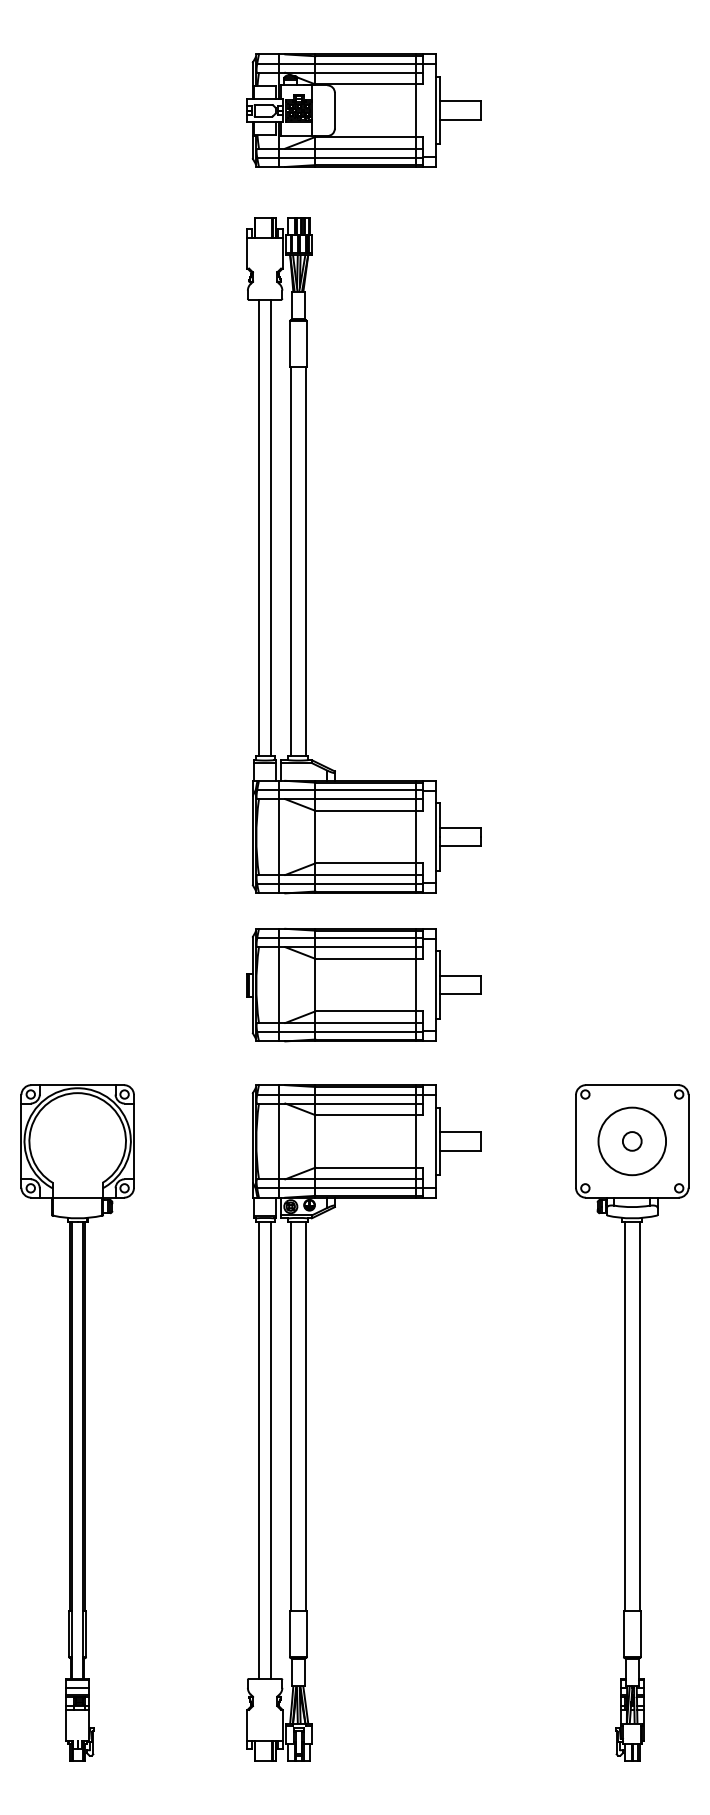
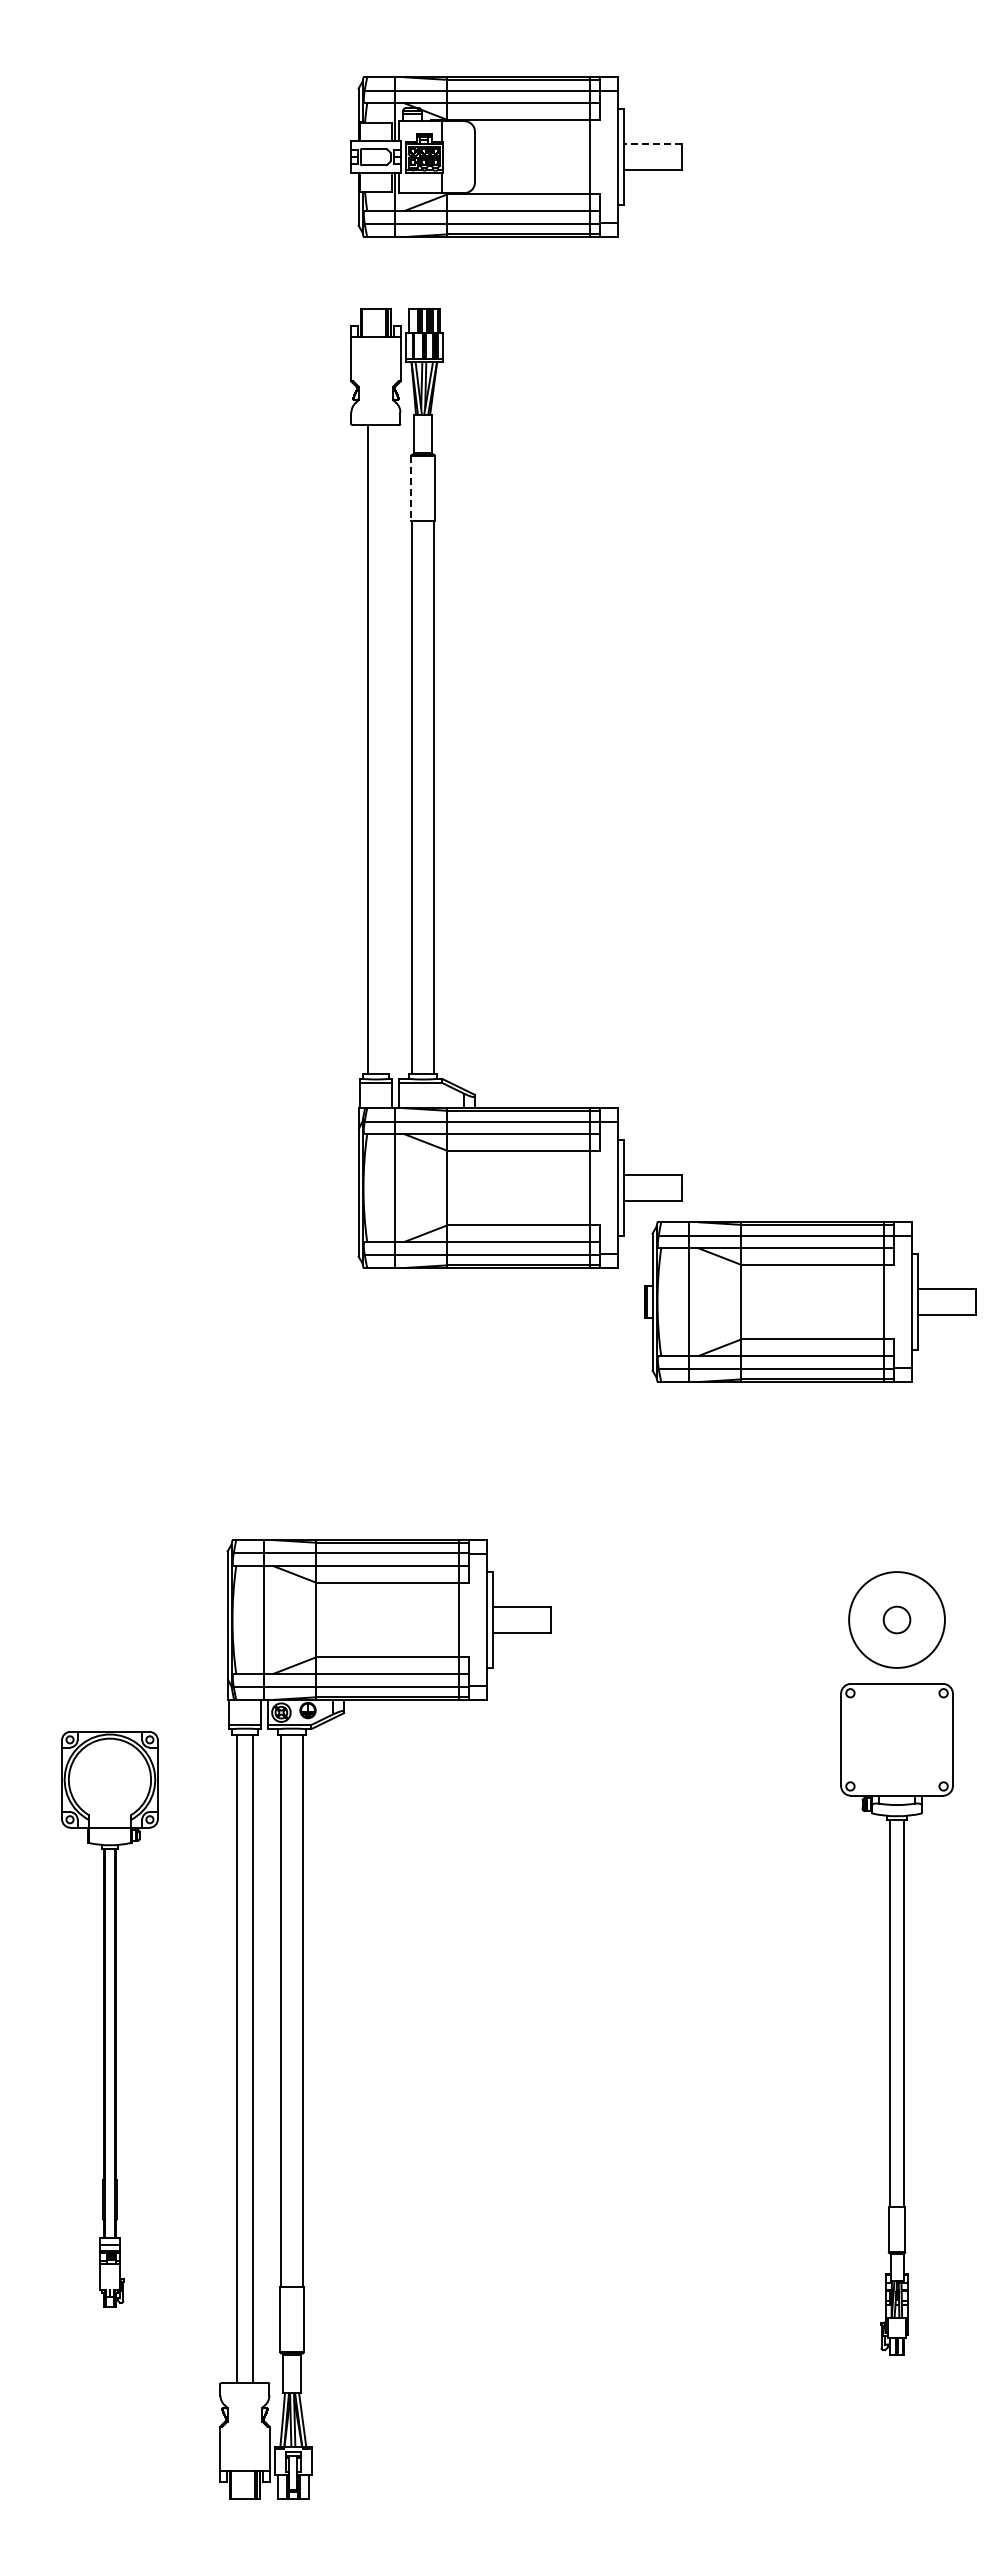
line: (459, 101) -> (652, 143), solid -> dashed
line: (290, 344) -> (411, 488), solid -> dashed
line: (270, 528) -> (383, 749), removed
part: (364, 984) -> (810, 1301), moved
part: (77, 1422) -> (109, 2019), size x0.6
part: (306, 1422) -> (303, 2019), moved
part: (631, 1422) -> (896, 2019), size x0.7

